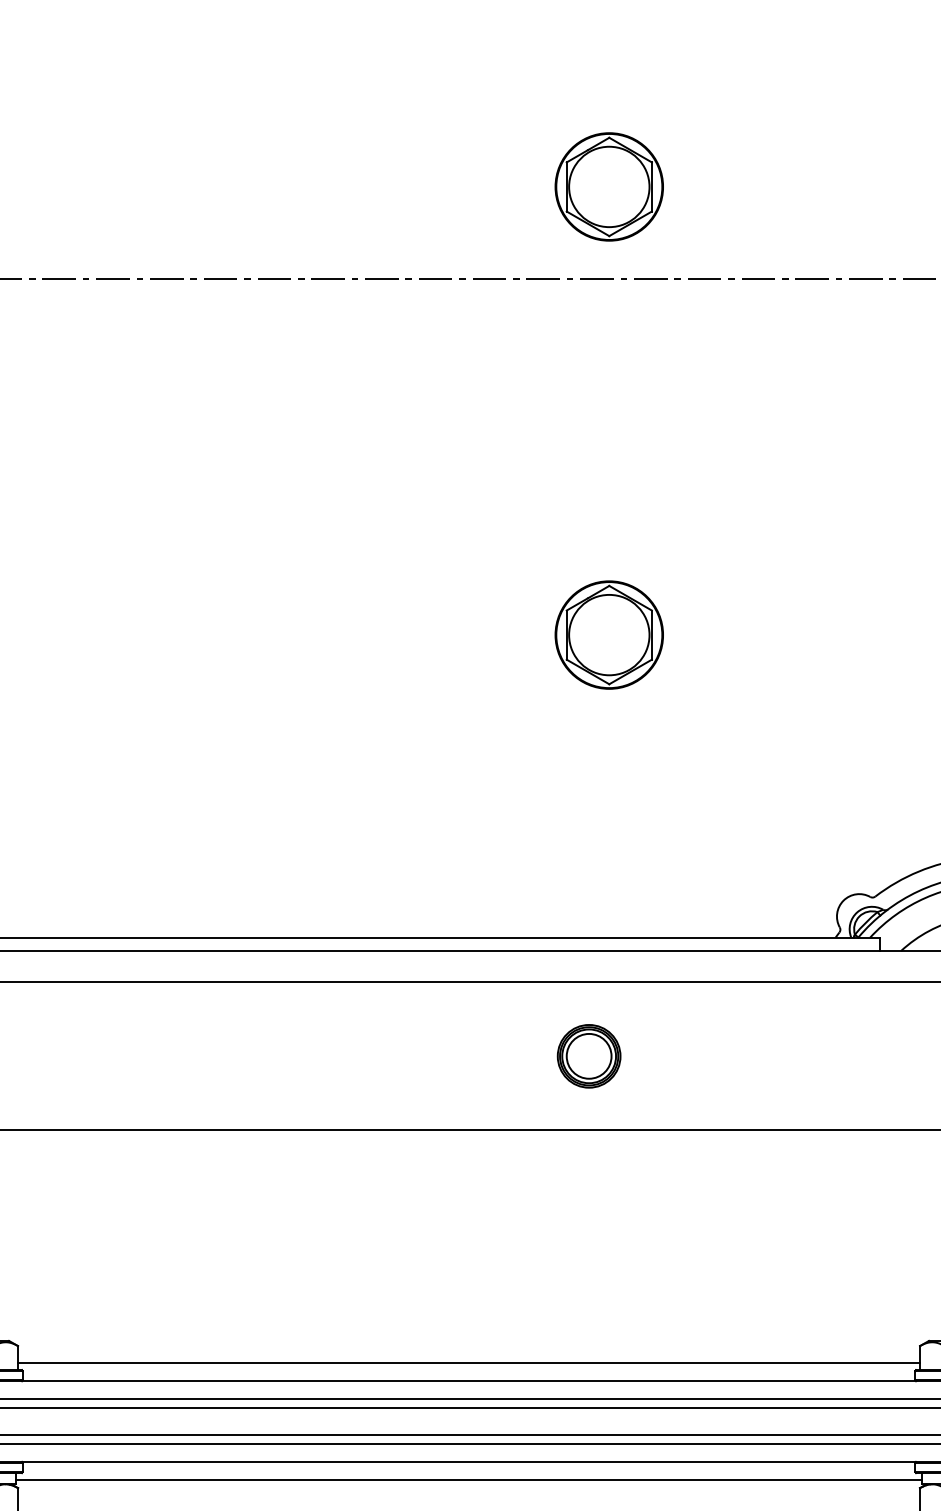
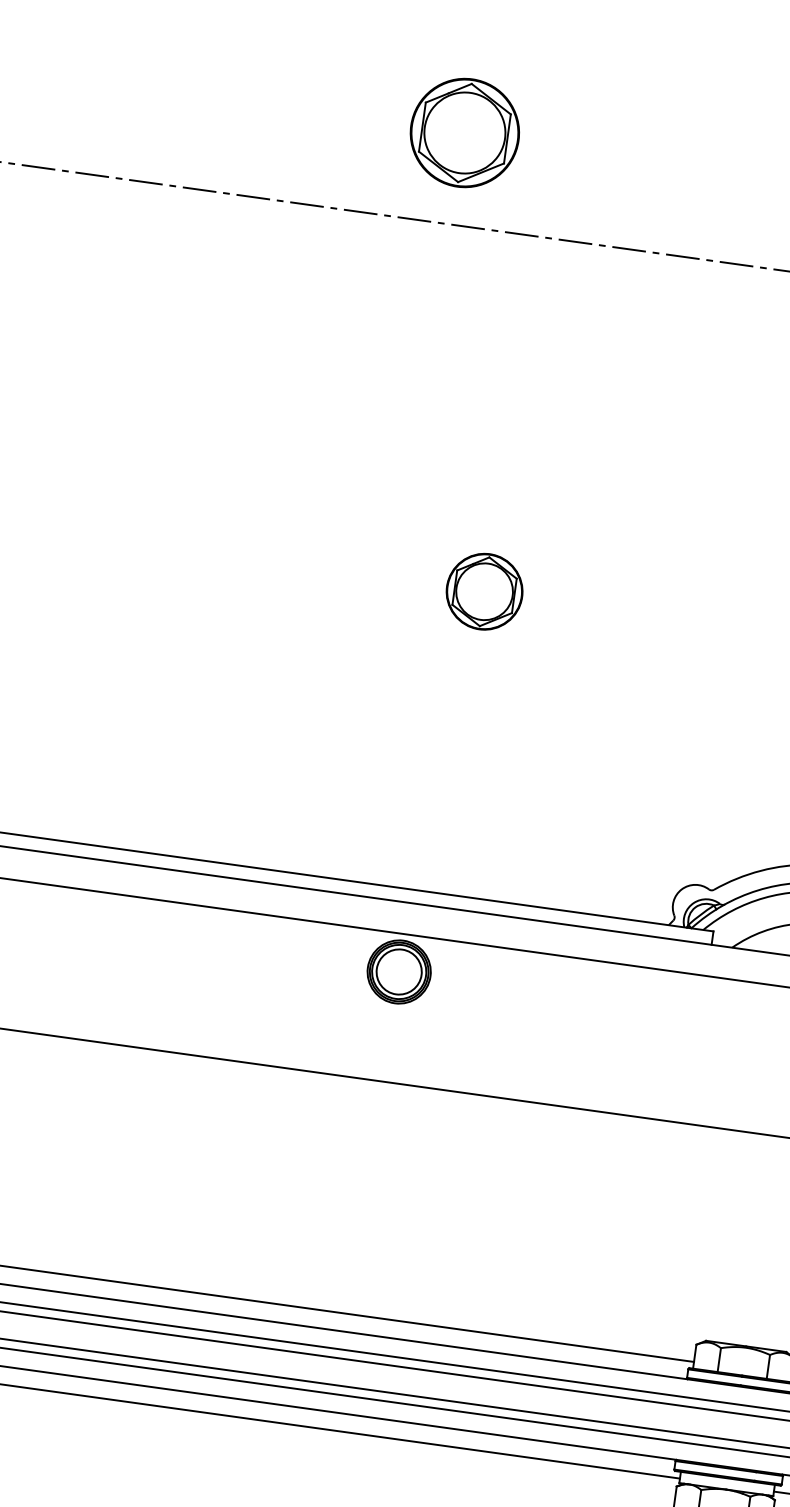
part: (608, 186) -> (464, 132), moved
part: (608, 634) -> (483, 591), size x0.7
part: (588, 1056) -> (398, 972), moved

